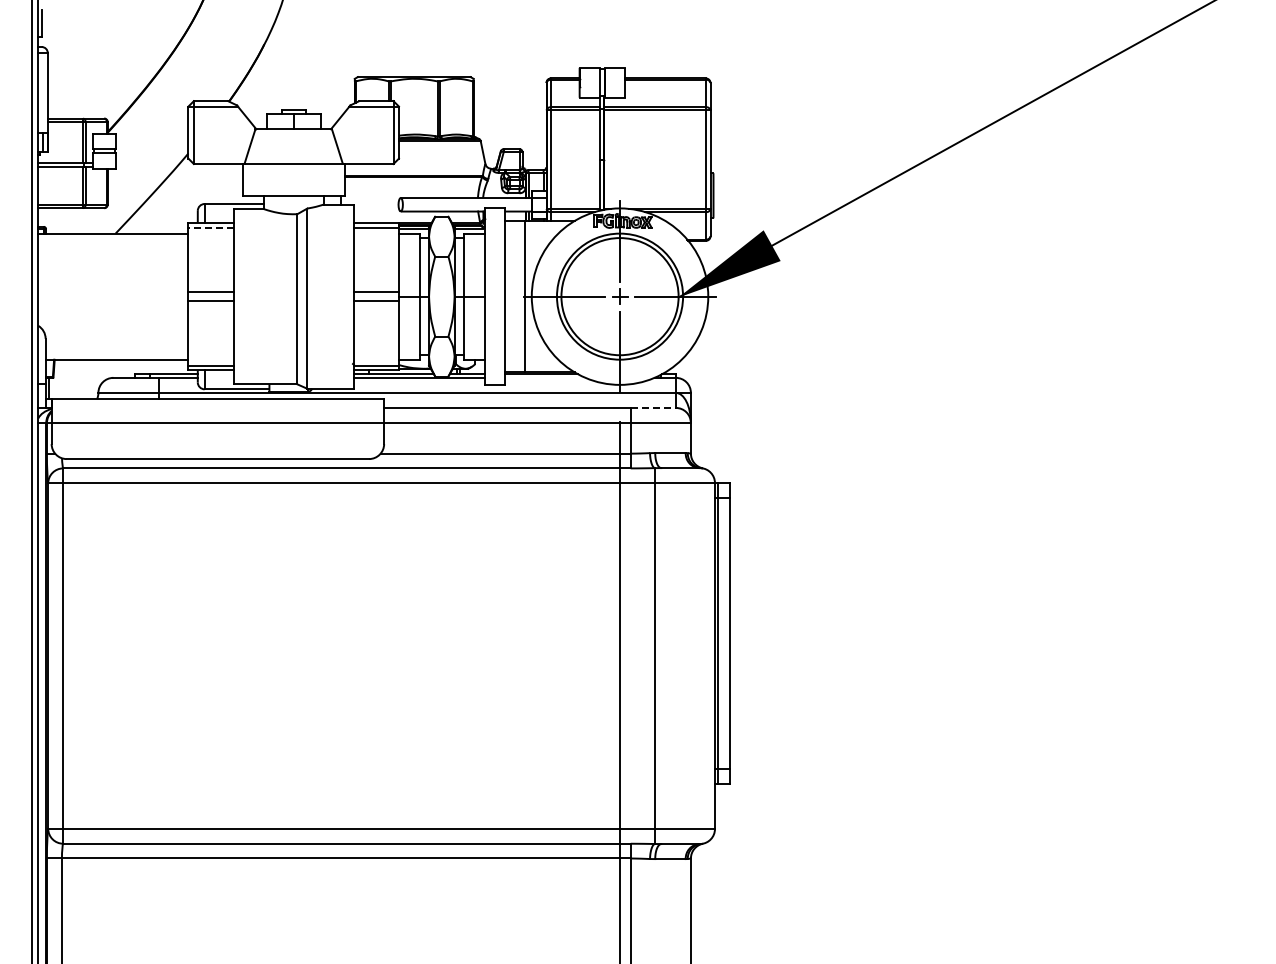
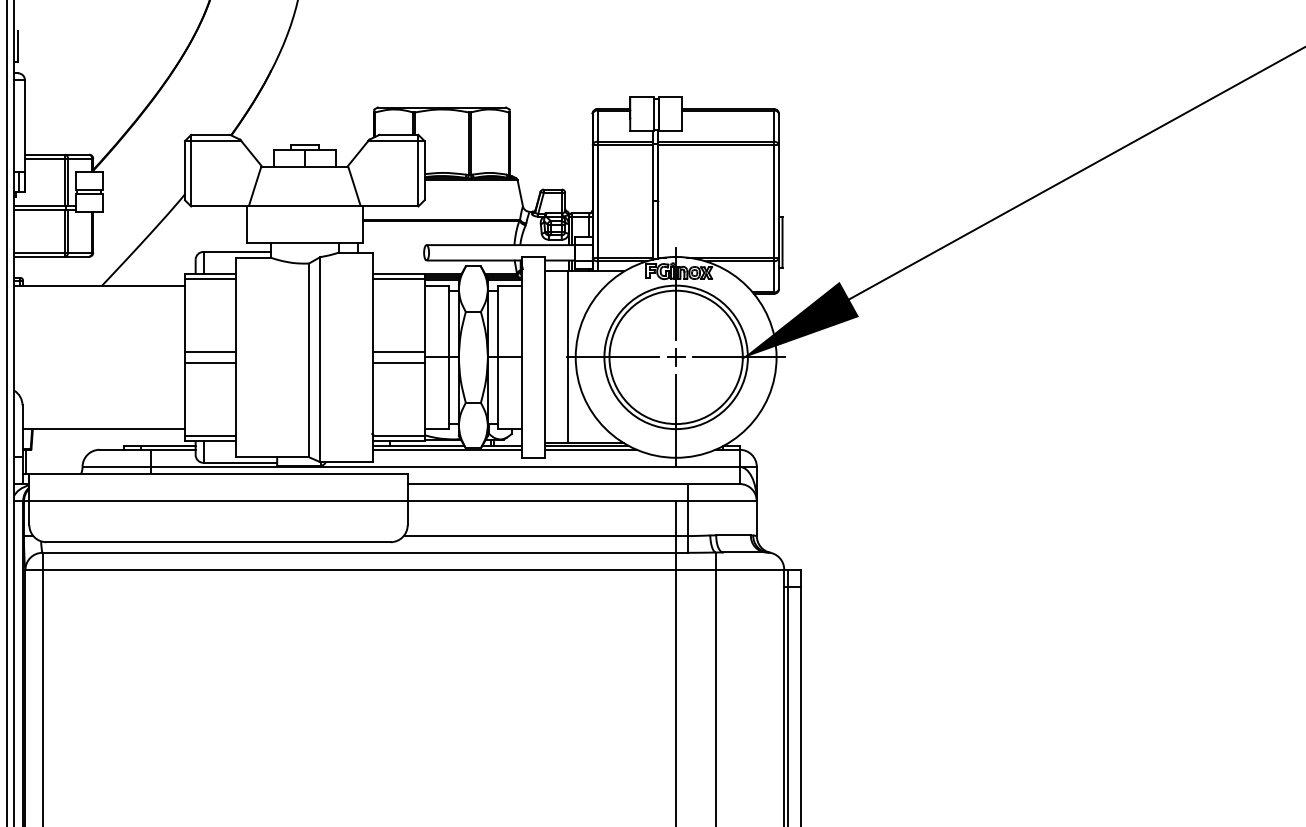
line: (211, 227) -> (211, 278), dashed -> solid
line: (544, 377) -> (590, 449), added
line: (653, 407) -> (714, 483), dashed -> solid

